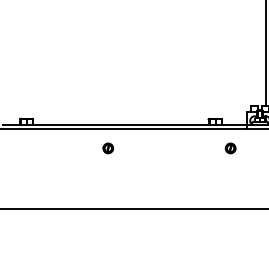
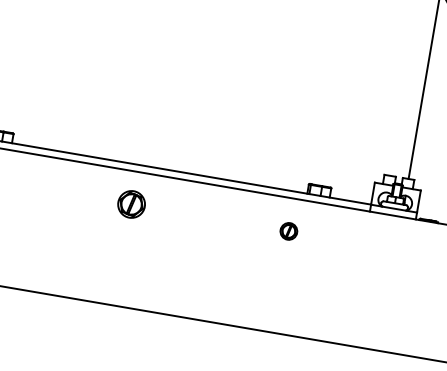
part: (108, 148) -> (132, 204), size x1.6
part: (230, 148) -> (288, 231), moved

